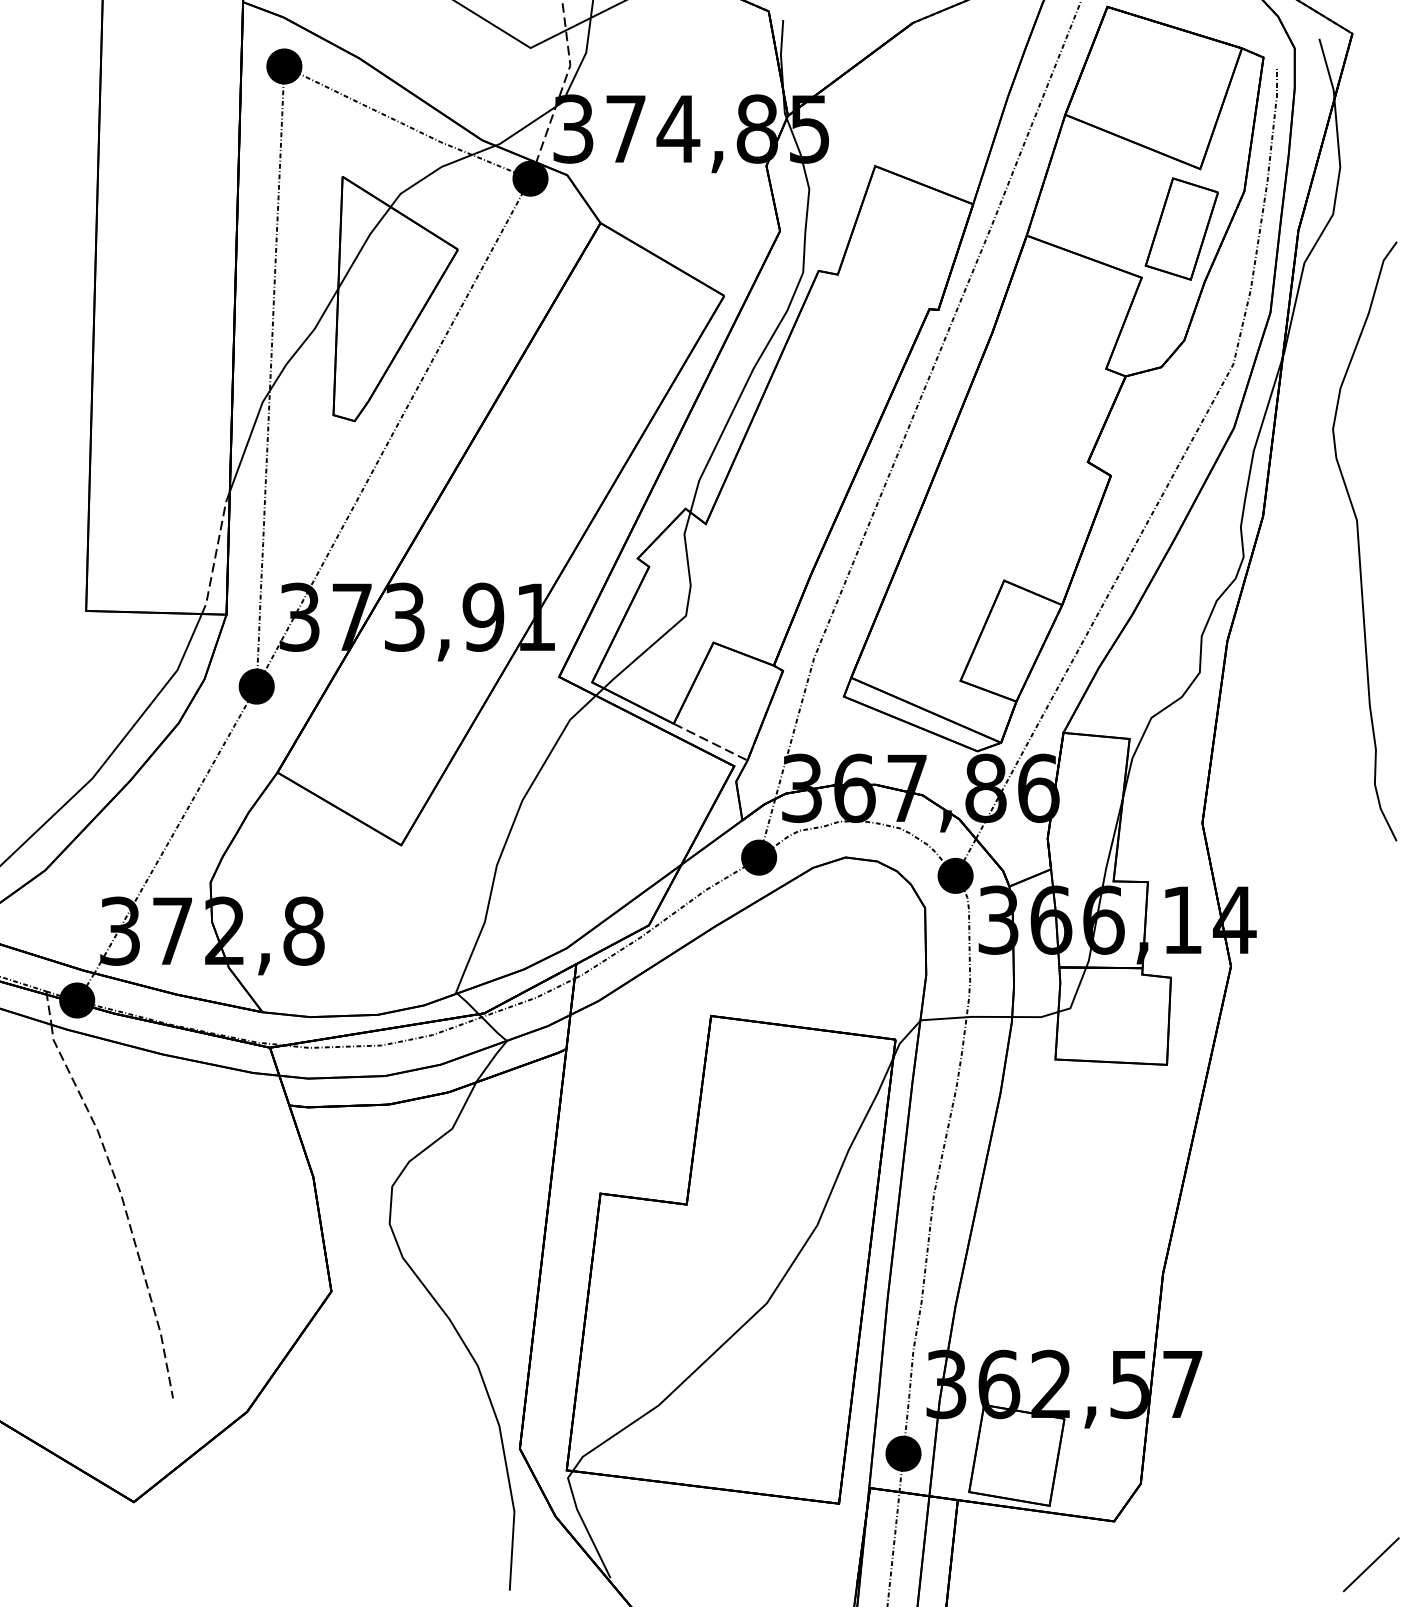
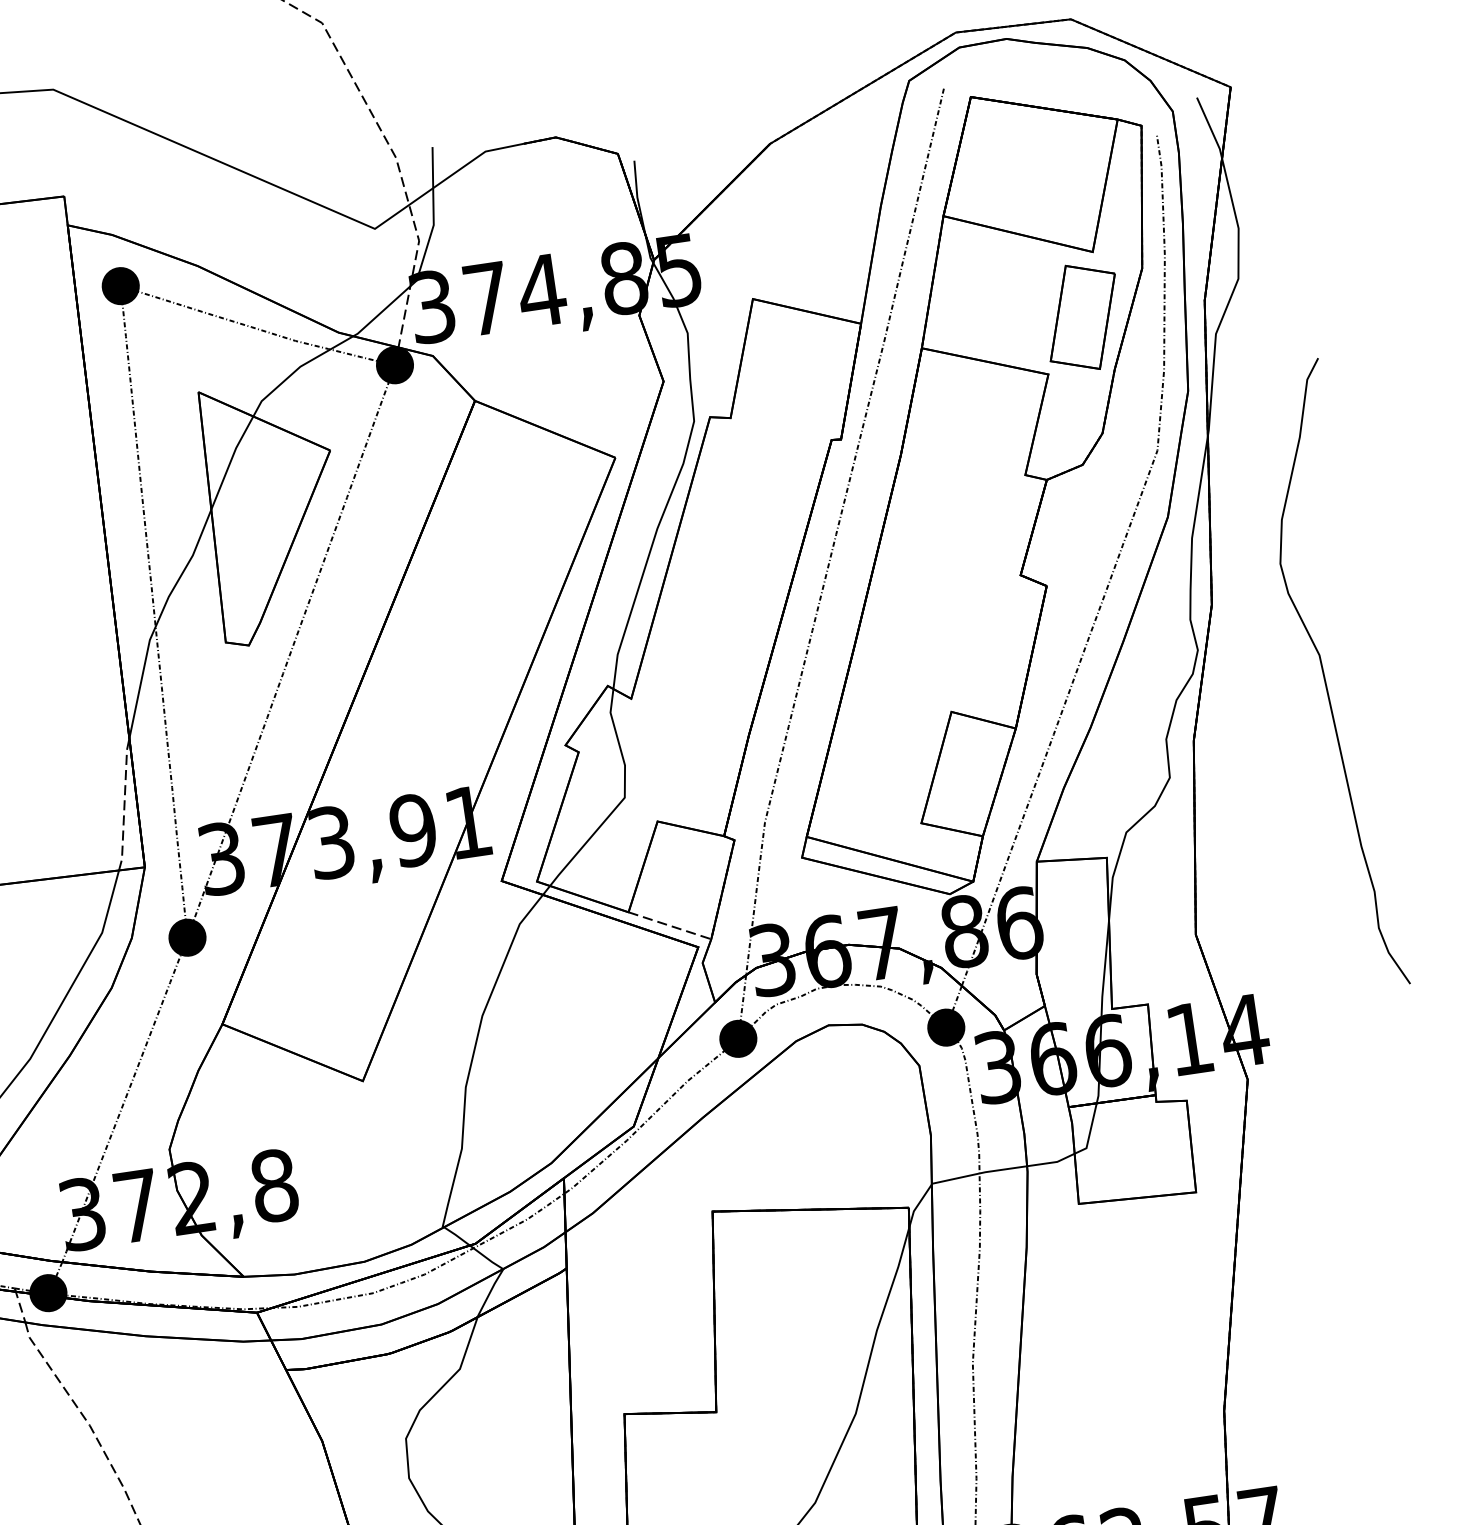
curve: (1359, 541) -> (1325, 676), moved

